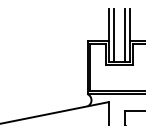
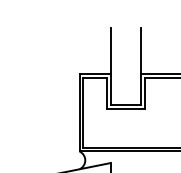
line: (114, 35) -> (118, 65), removed
line: (124, 35) -> (133, 65), removed

